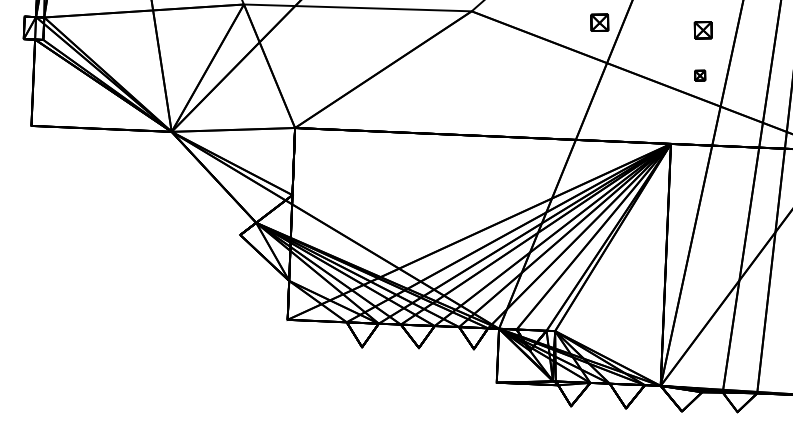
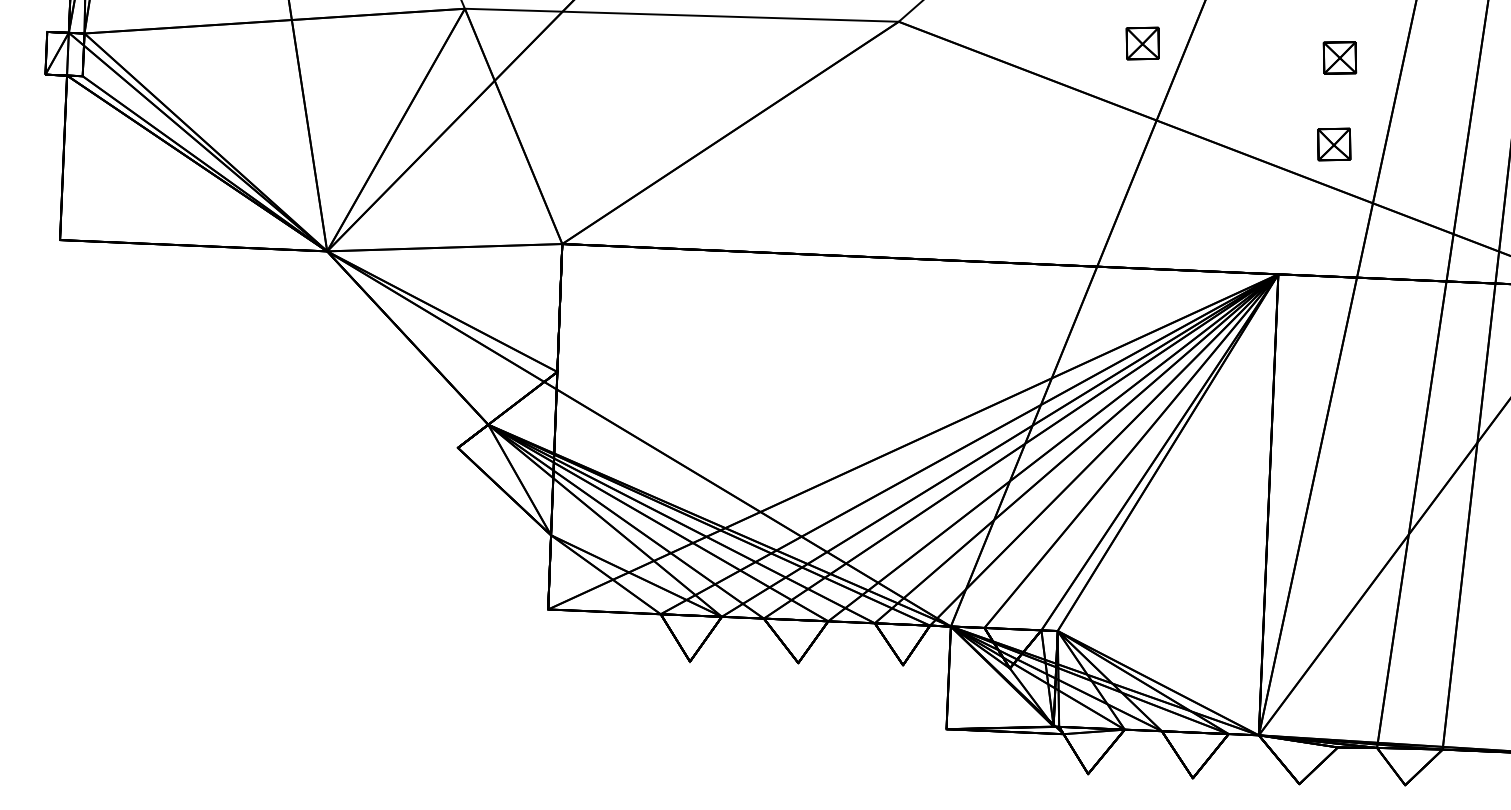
part: (699, 75) -> (1332, 144), size x1.67

